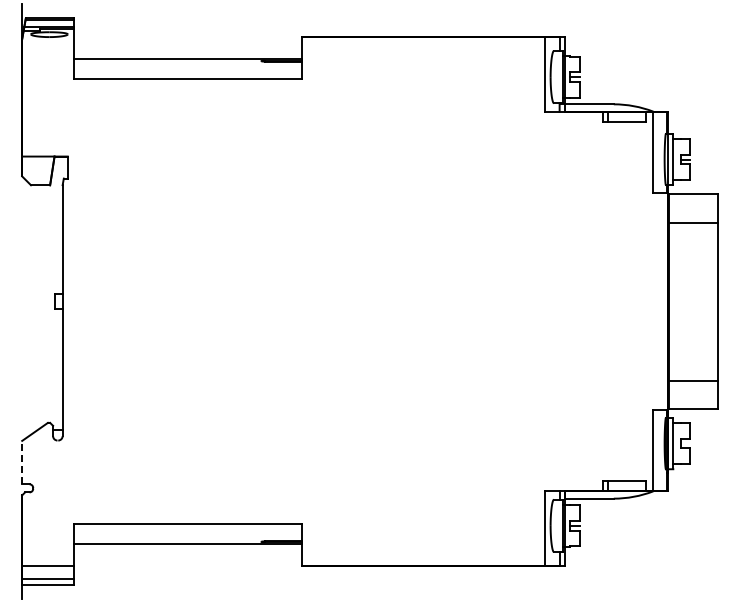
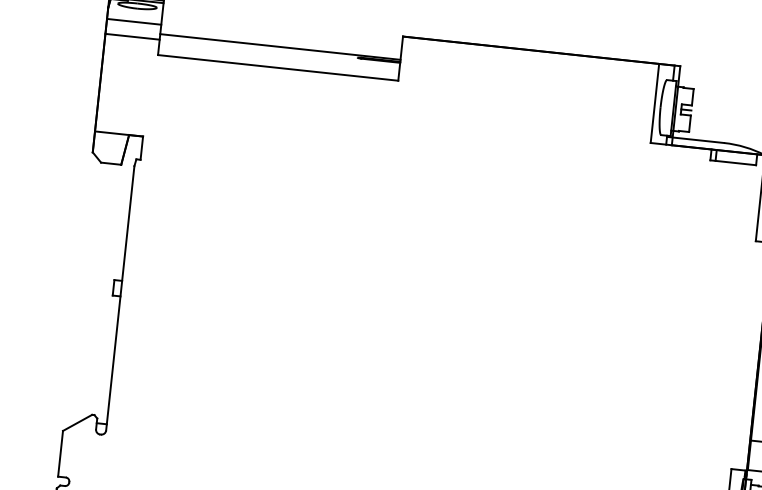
line: (47, 49) -> (133, 21), added
line: (47, 63) -> (132, 36), added
line: (22, 462) -> (60, 453), dashed -> solid

